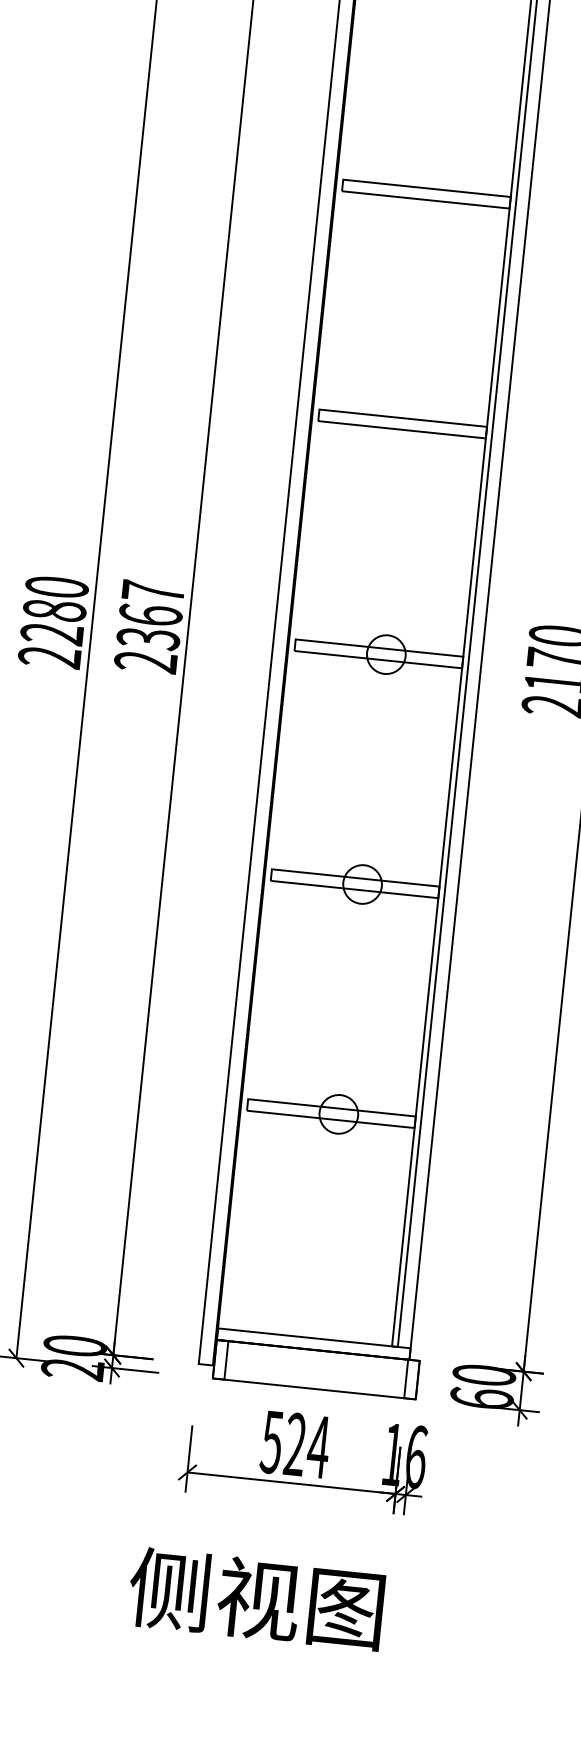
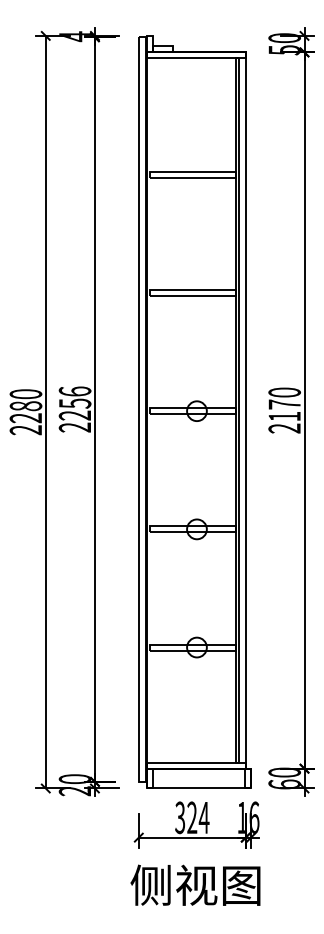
text: (149, 614) -> (74, 403), 2367 -> 2256
text: (272, 1441) -> (180, 817), 524 -> 324
text: (256, 1597) -> (195, 884), moved

